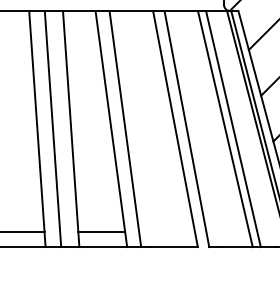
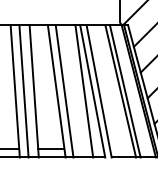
line: (160, 129) -> (84, 91), added

